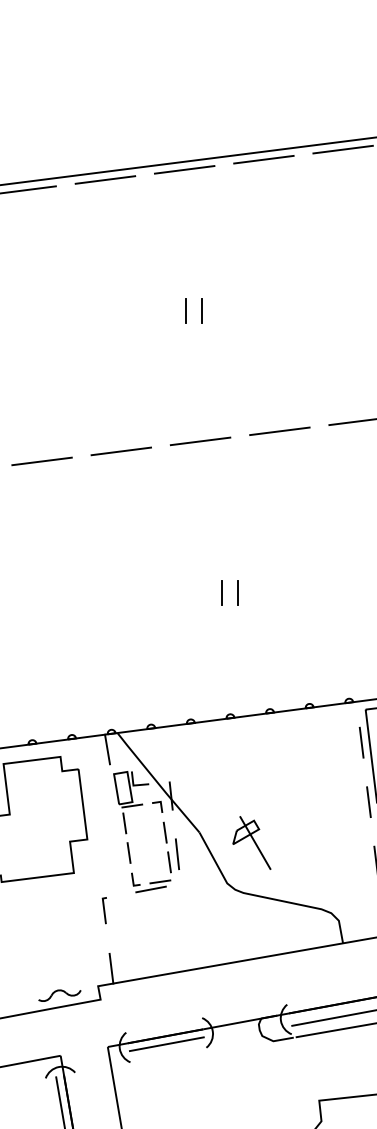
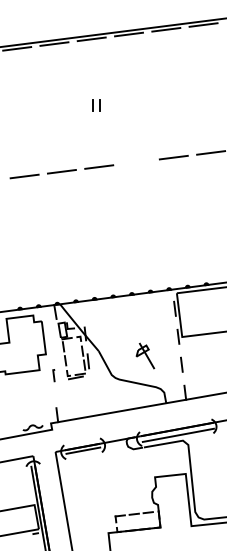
line: (279, 431) -> (136, 162), removed
part: (228, 593) -> (112, 238), removed
part: (252, 841) -> (145, 355), moved
line: (103, 909) -> (53, 375), moved

